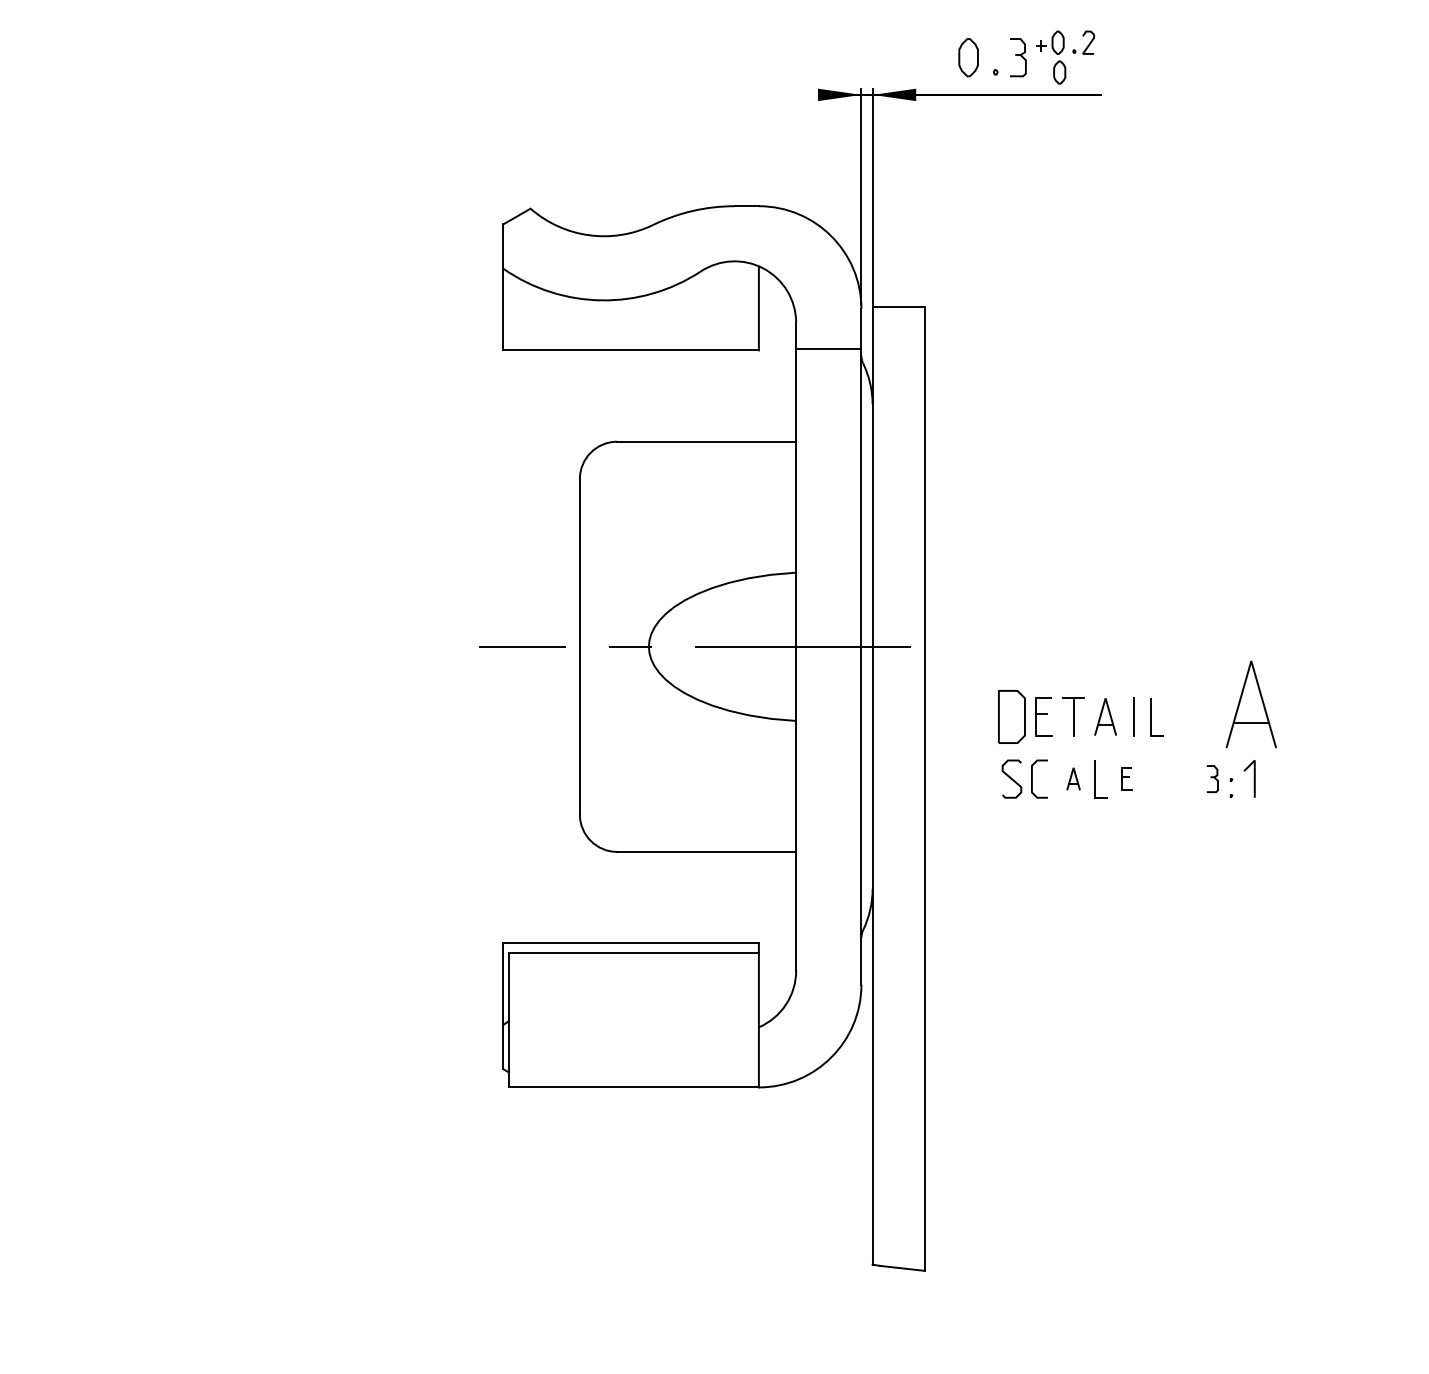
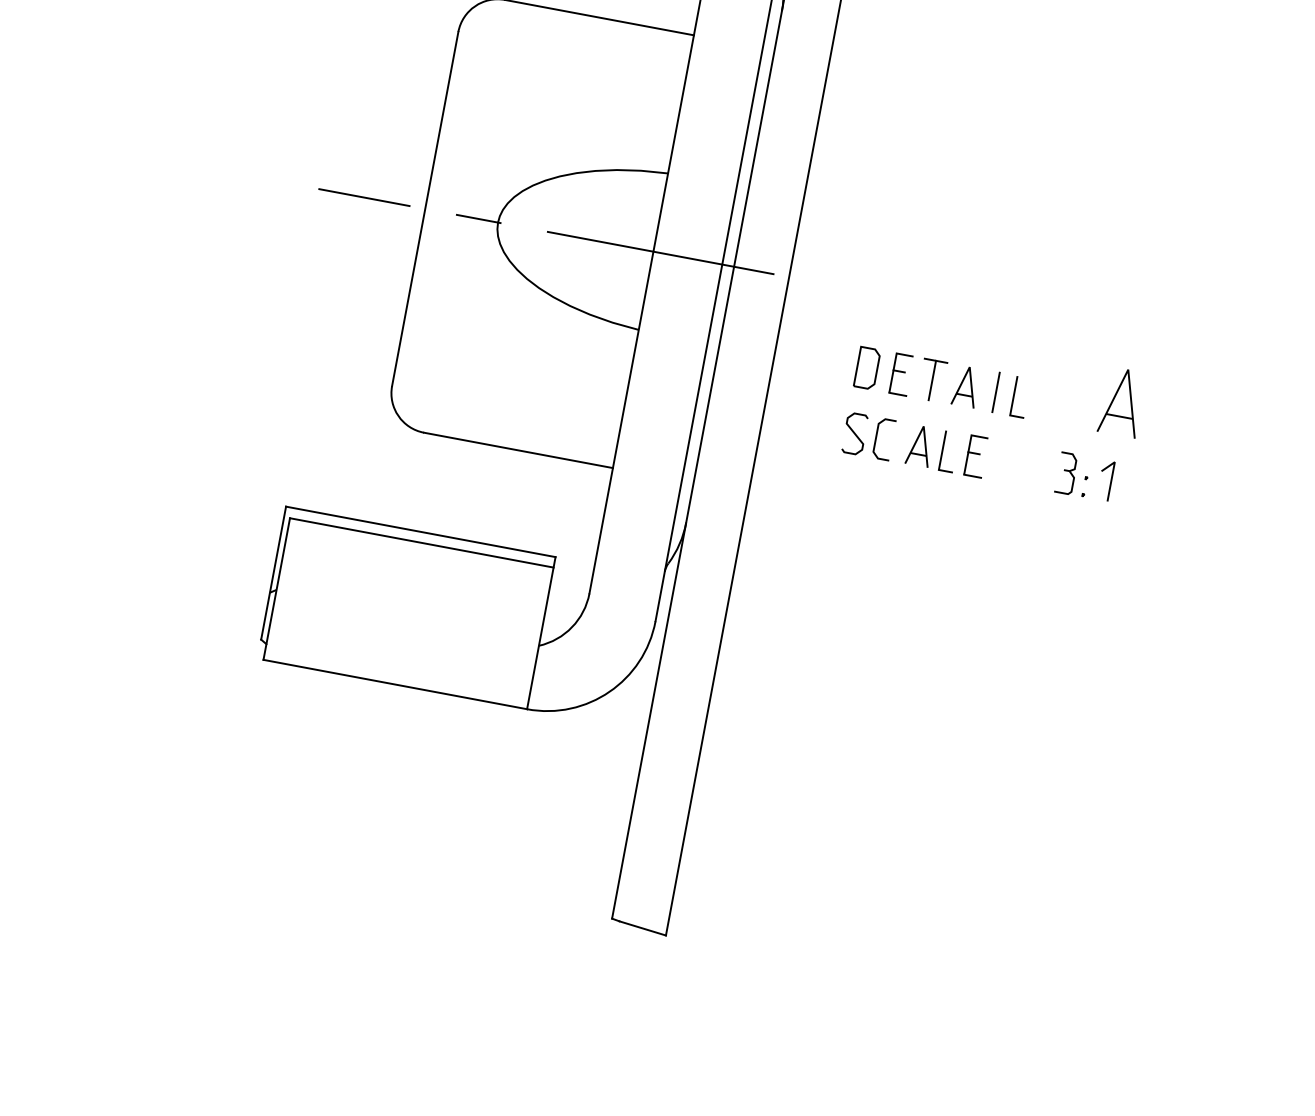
part: (1250, 704) -> (1121, 402), size x0.71
part: (1011, 716) -> (866, 367), size x0.71
part: (1073, 778) -> (920, 445), size x1.67
part: (1126, 778) -> (975, 455), size x1.67
part: (1212, 778) -> (1066, 472), size x1.43

